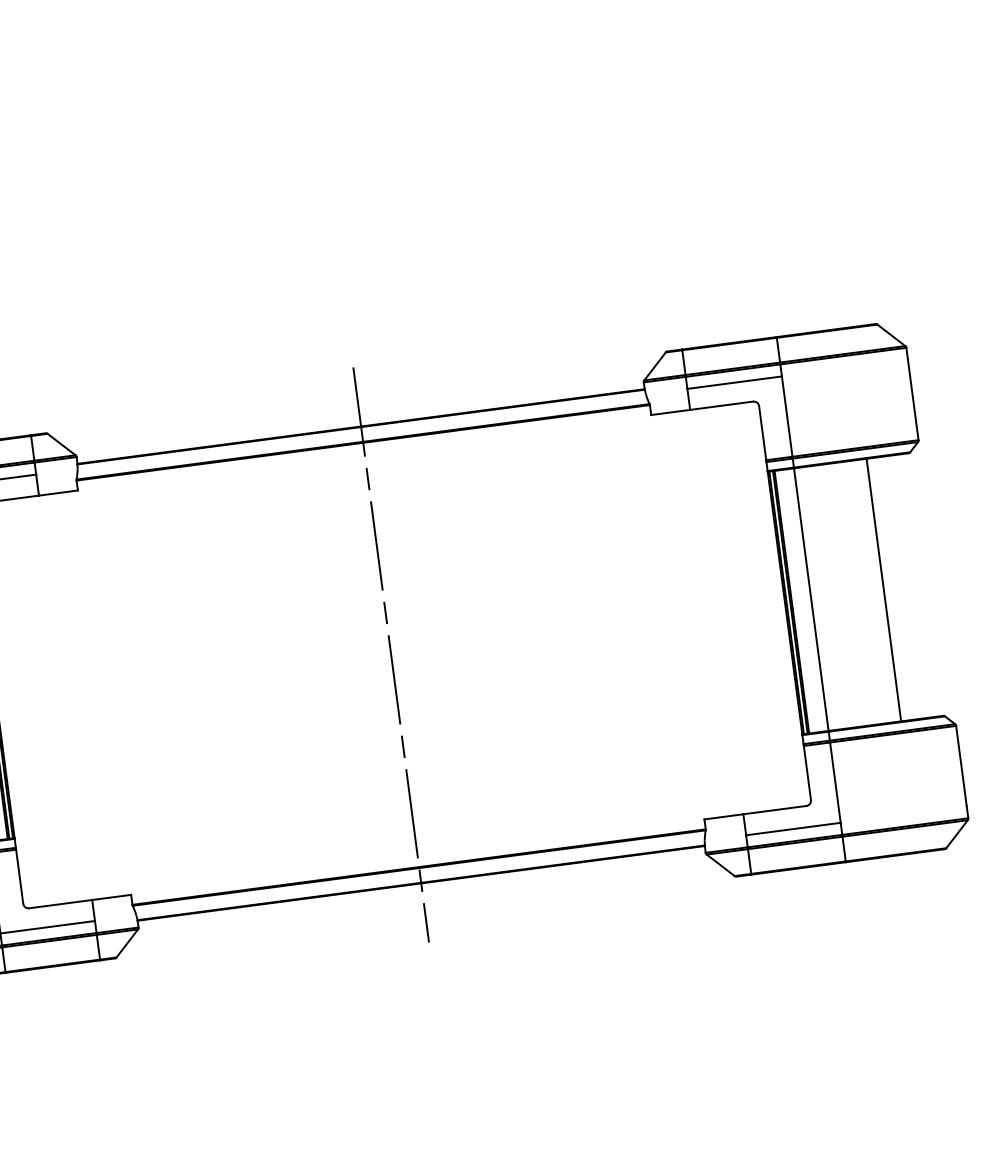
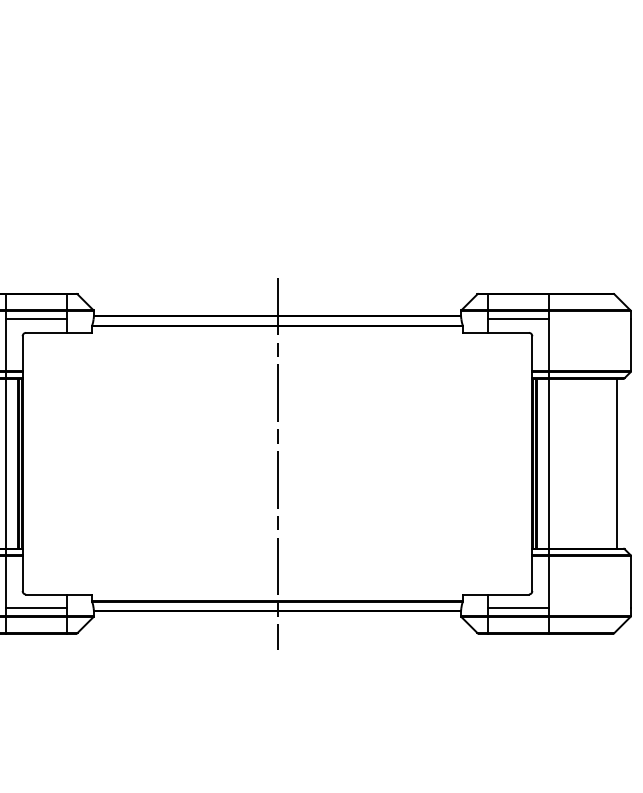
line: (884, 589) -> (617, 463), moved

